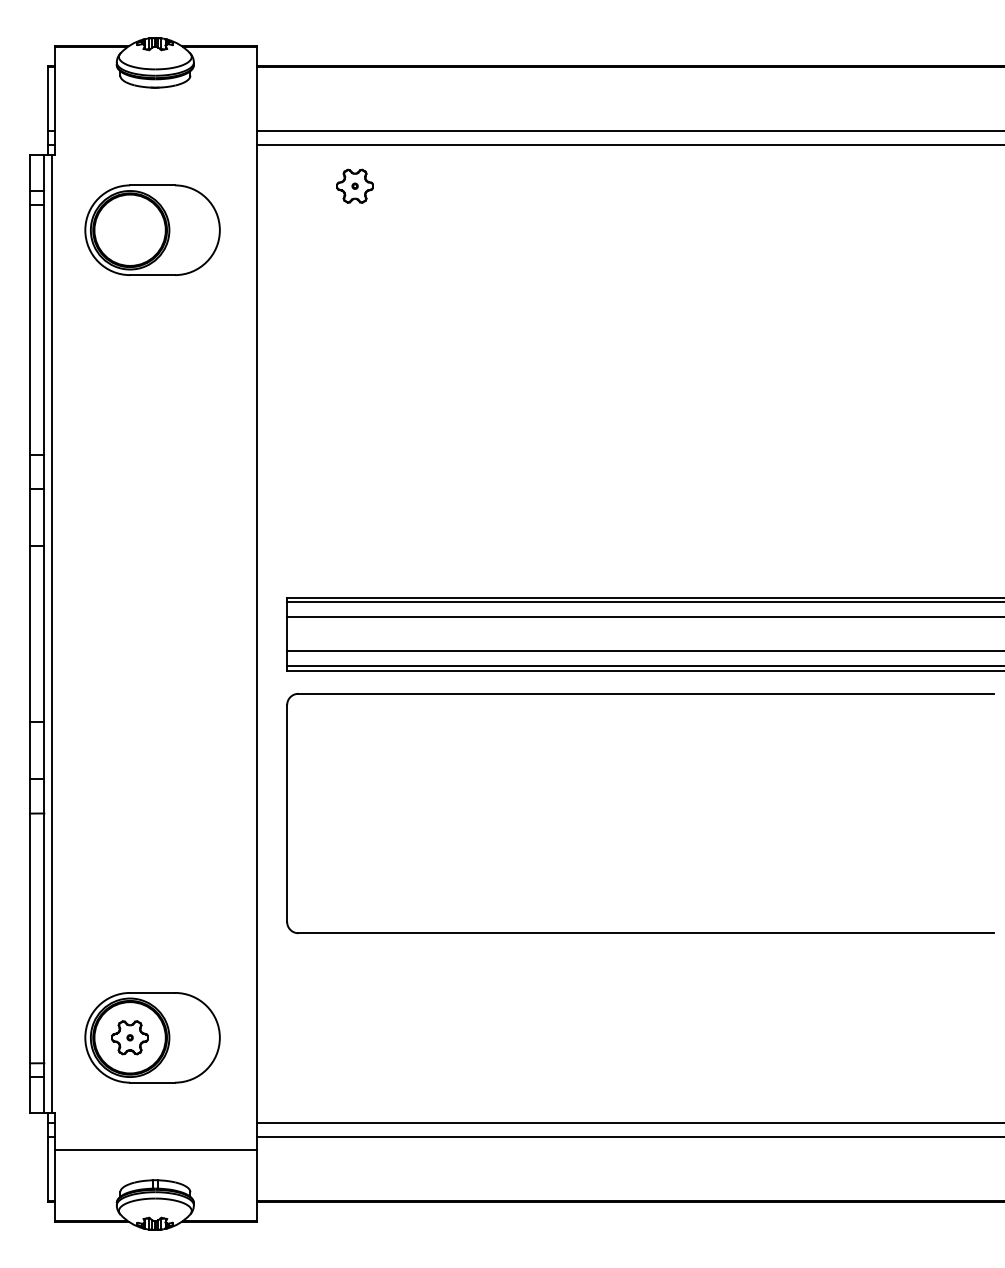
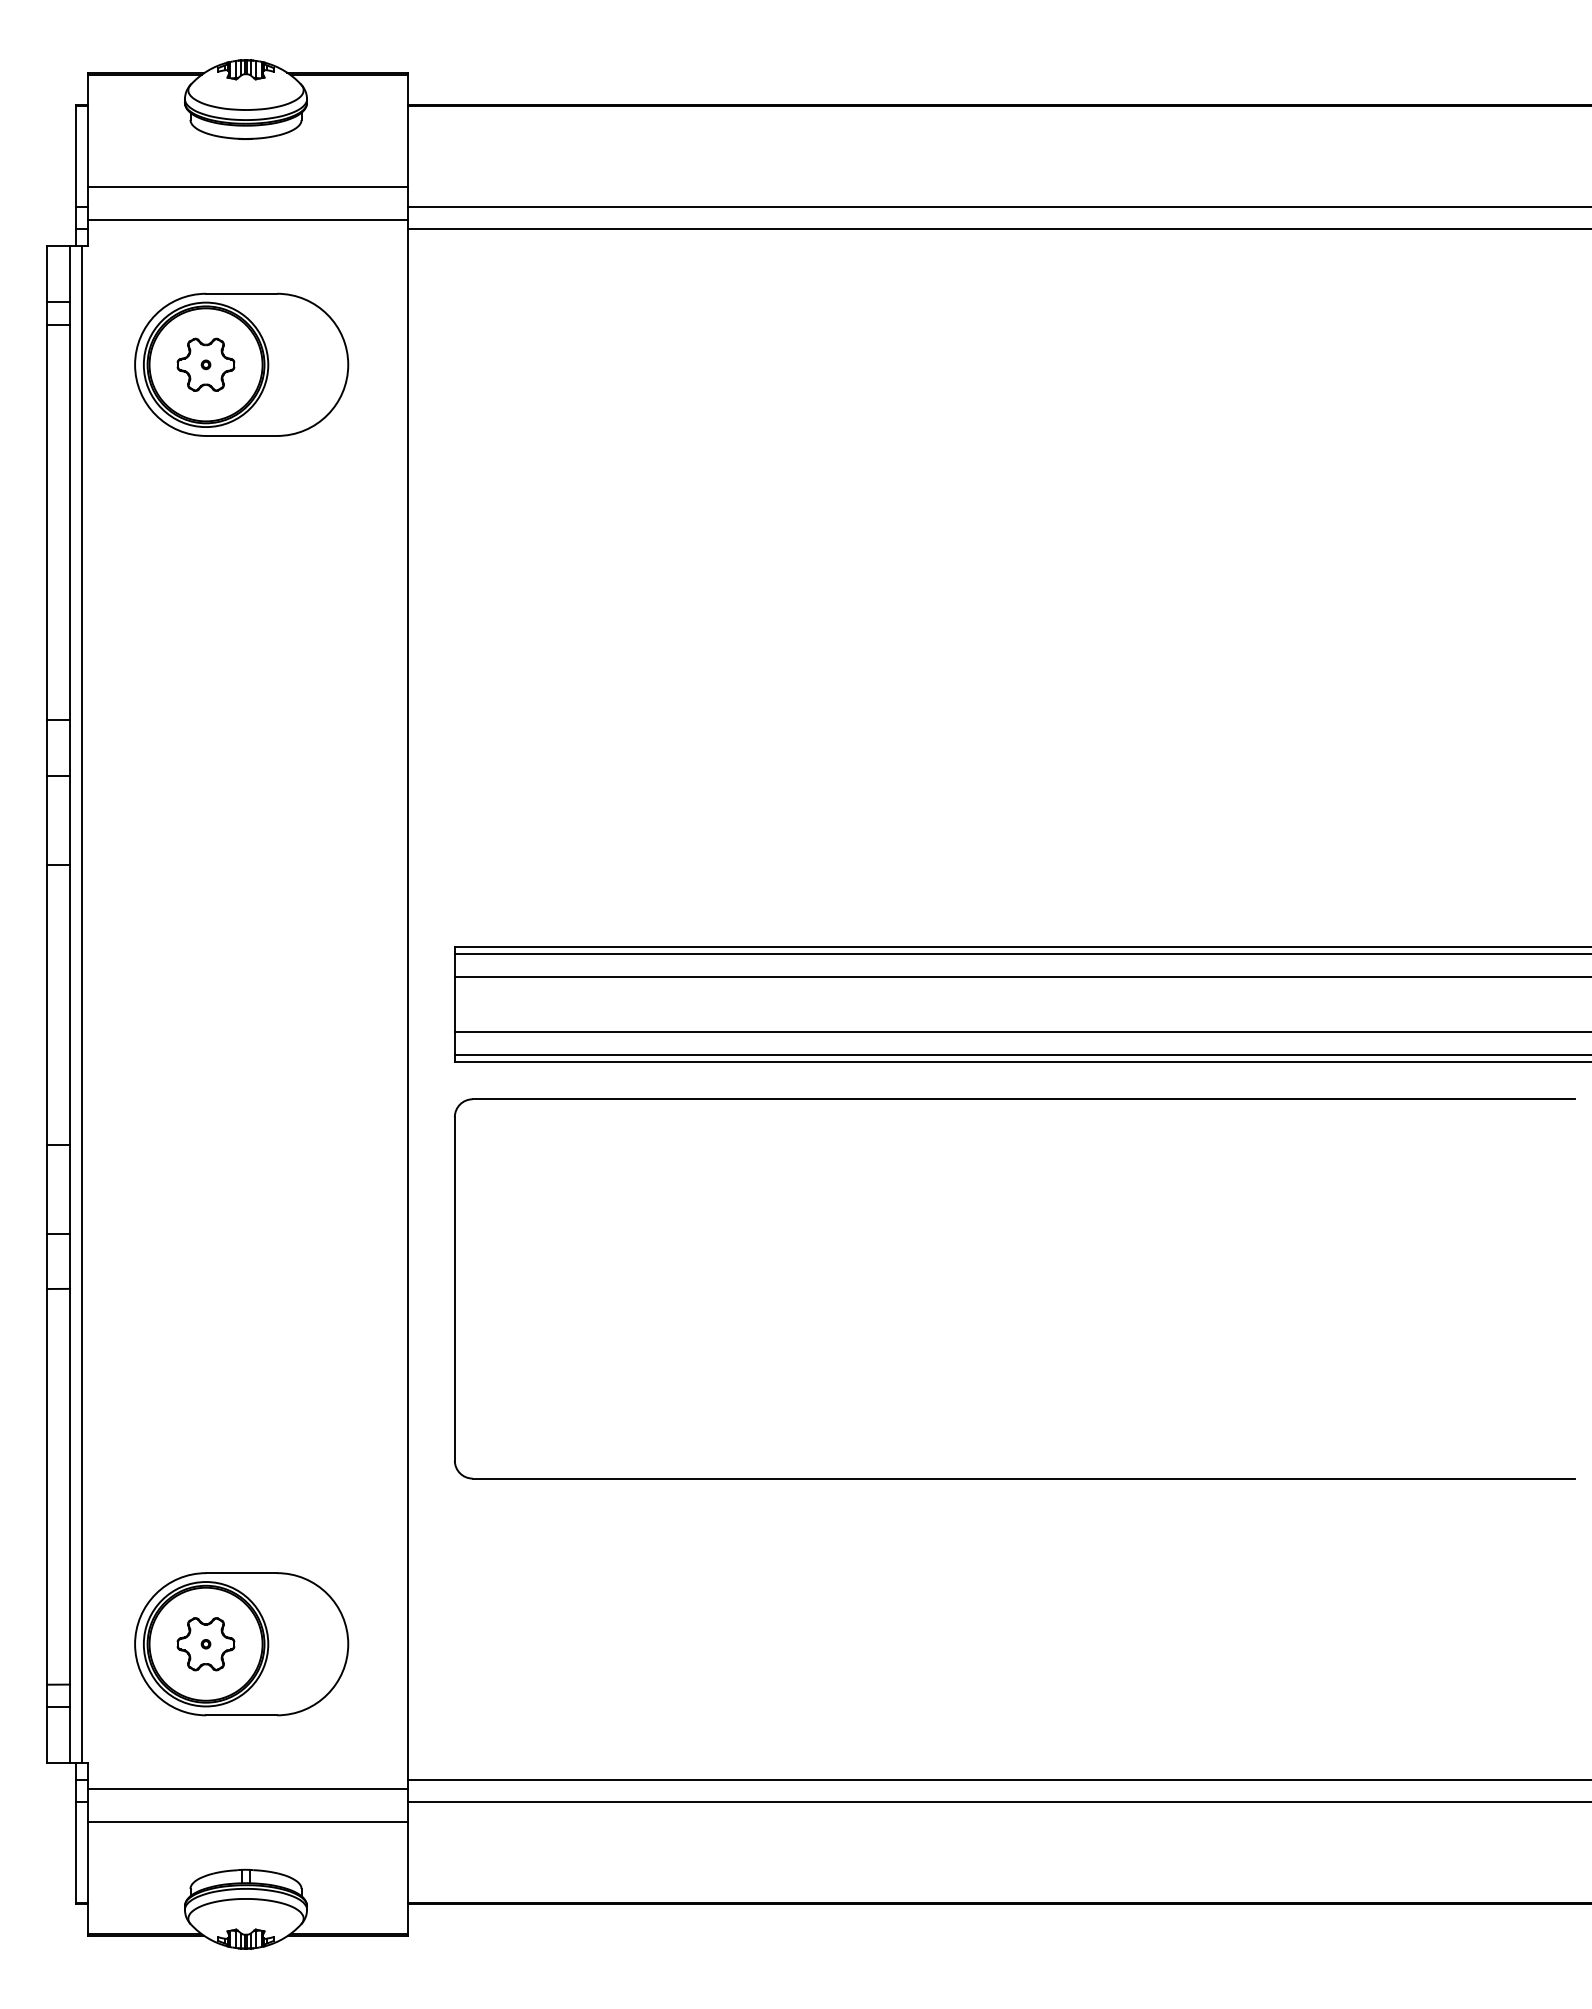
line: (156, 118) -> (247, 187), added
line: (156, 138) -> (247, 219), added
part: (354, 185) -> (205, 363), moved
line: (156, 1129) -> (247, 1789), added

